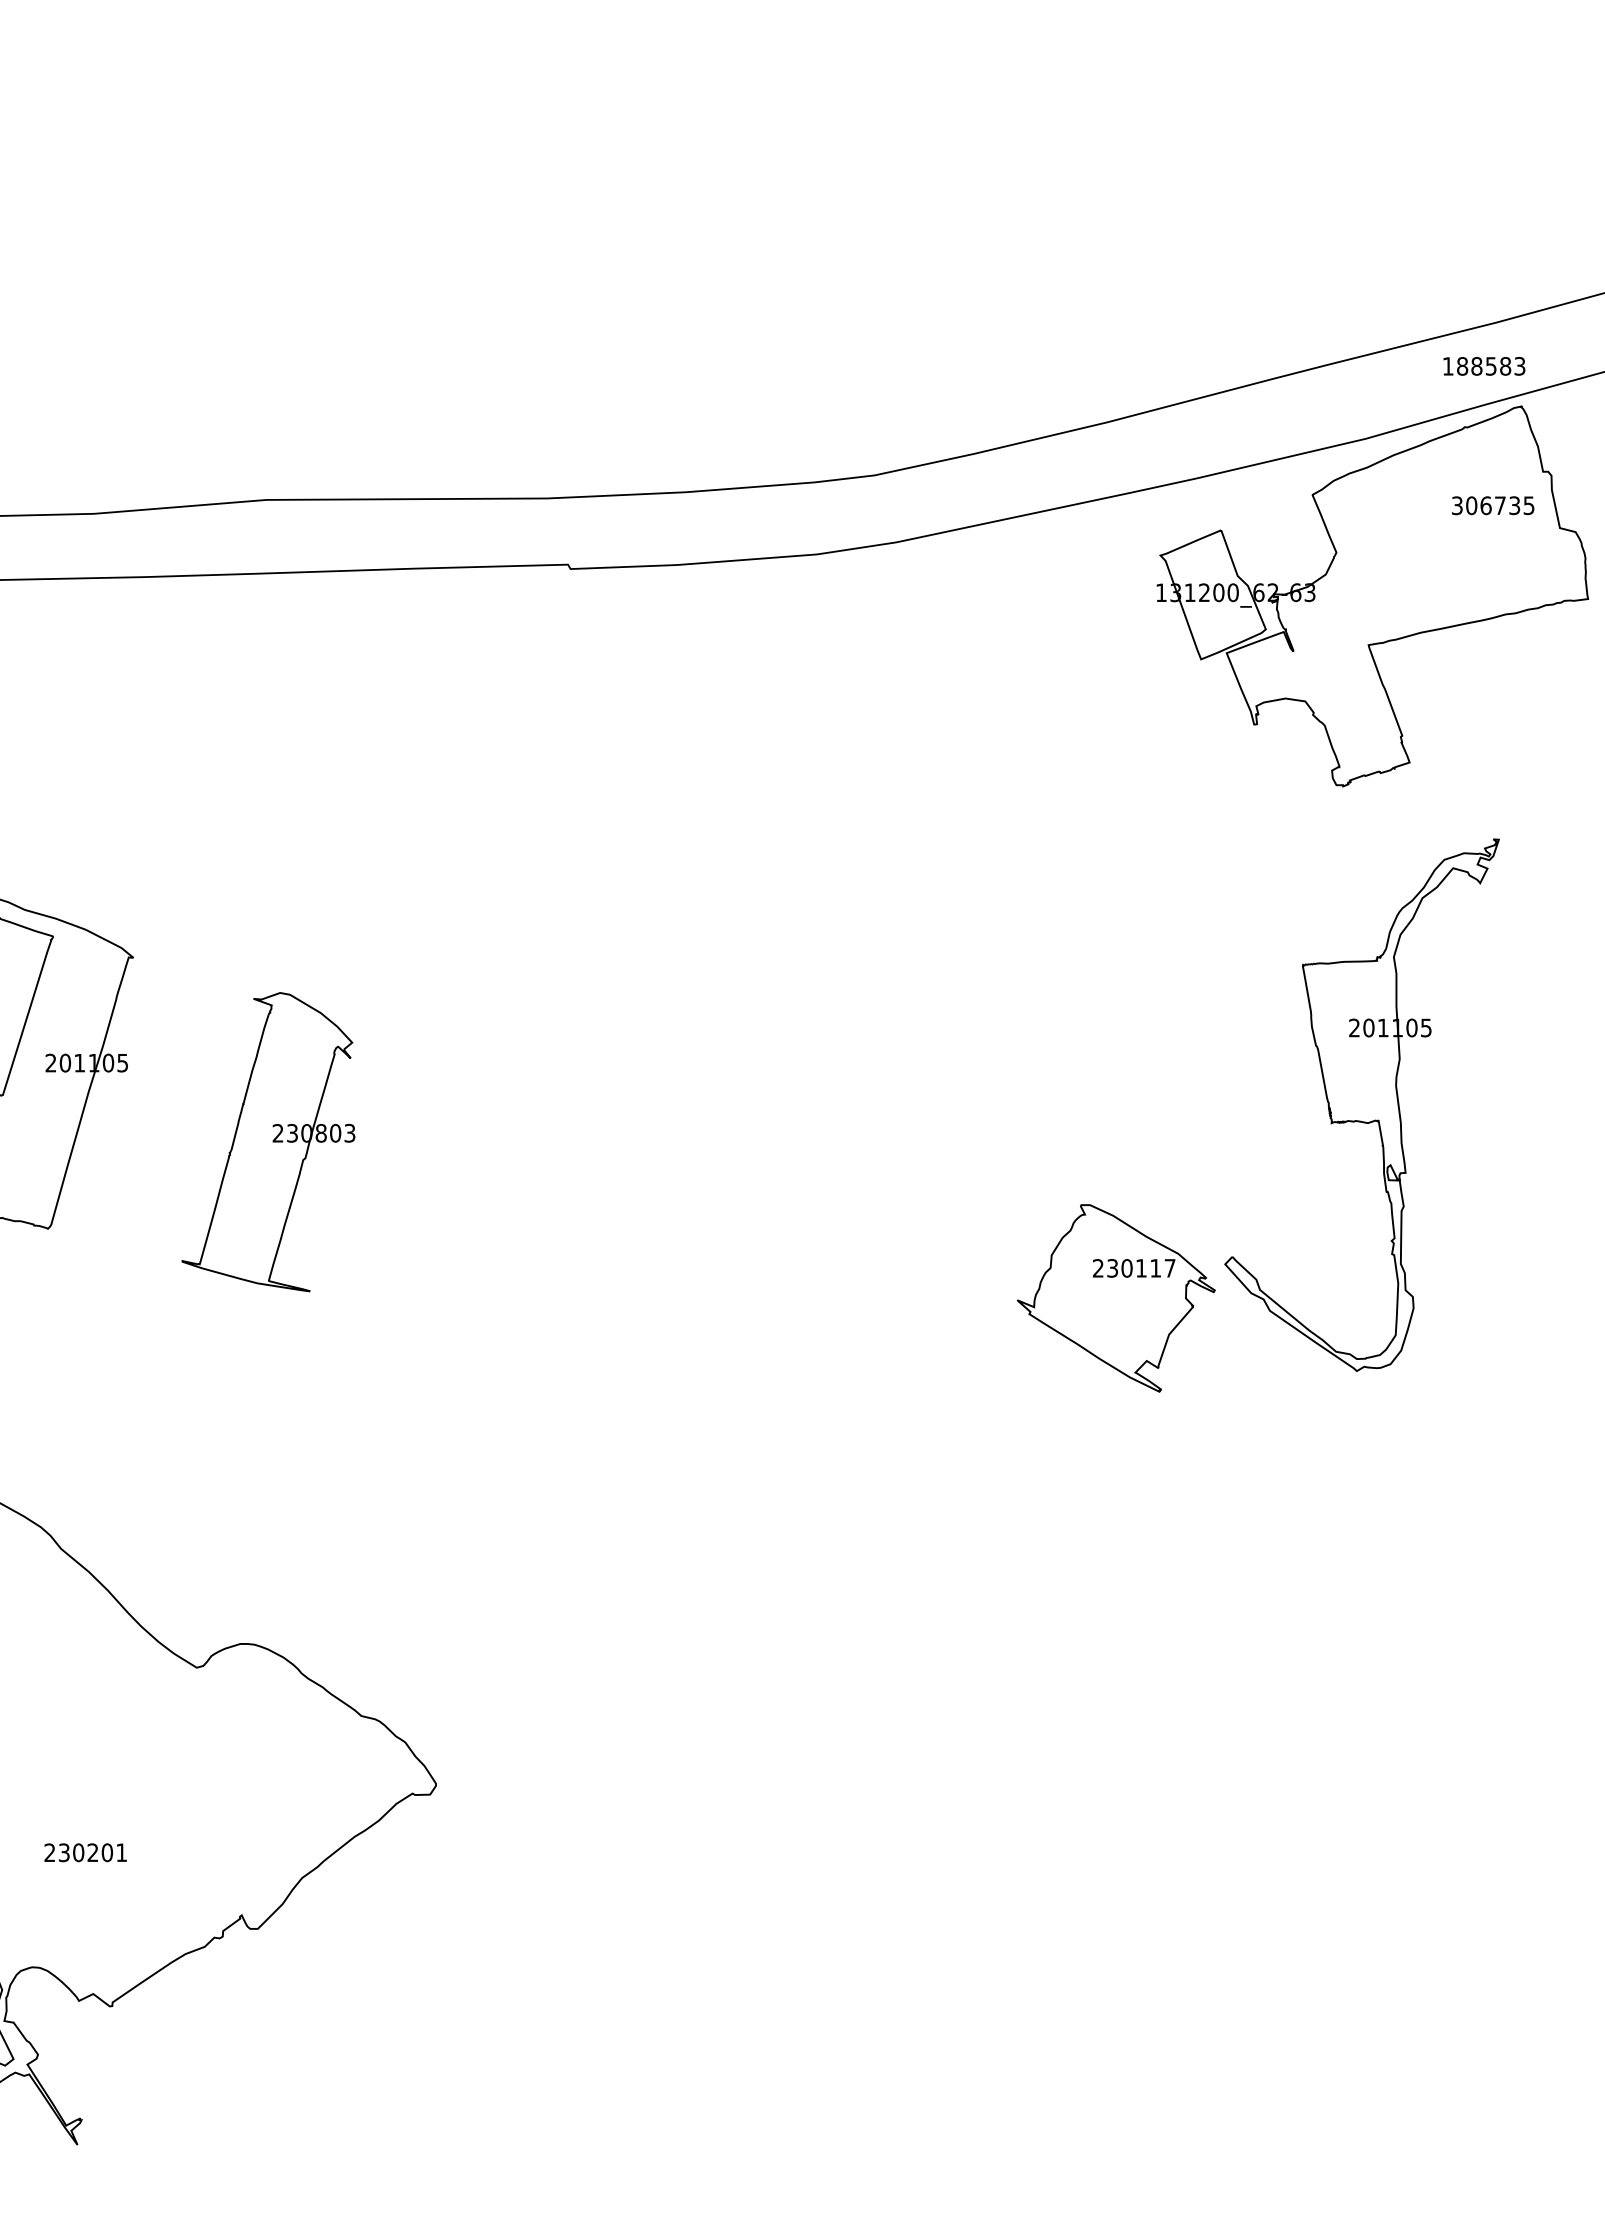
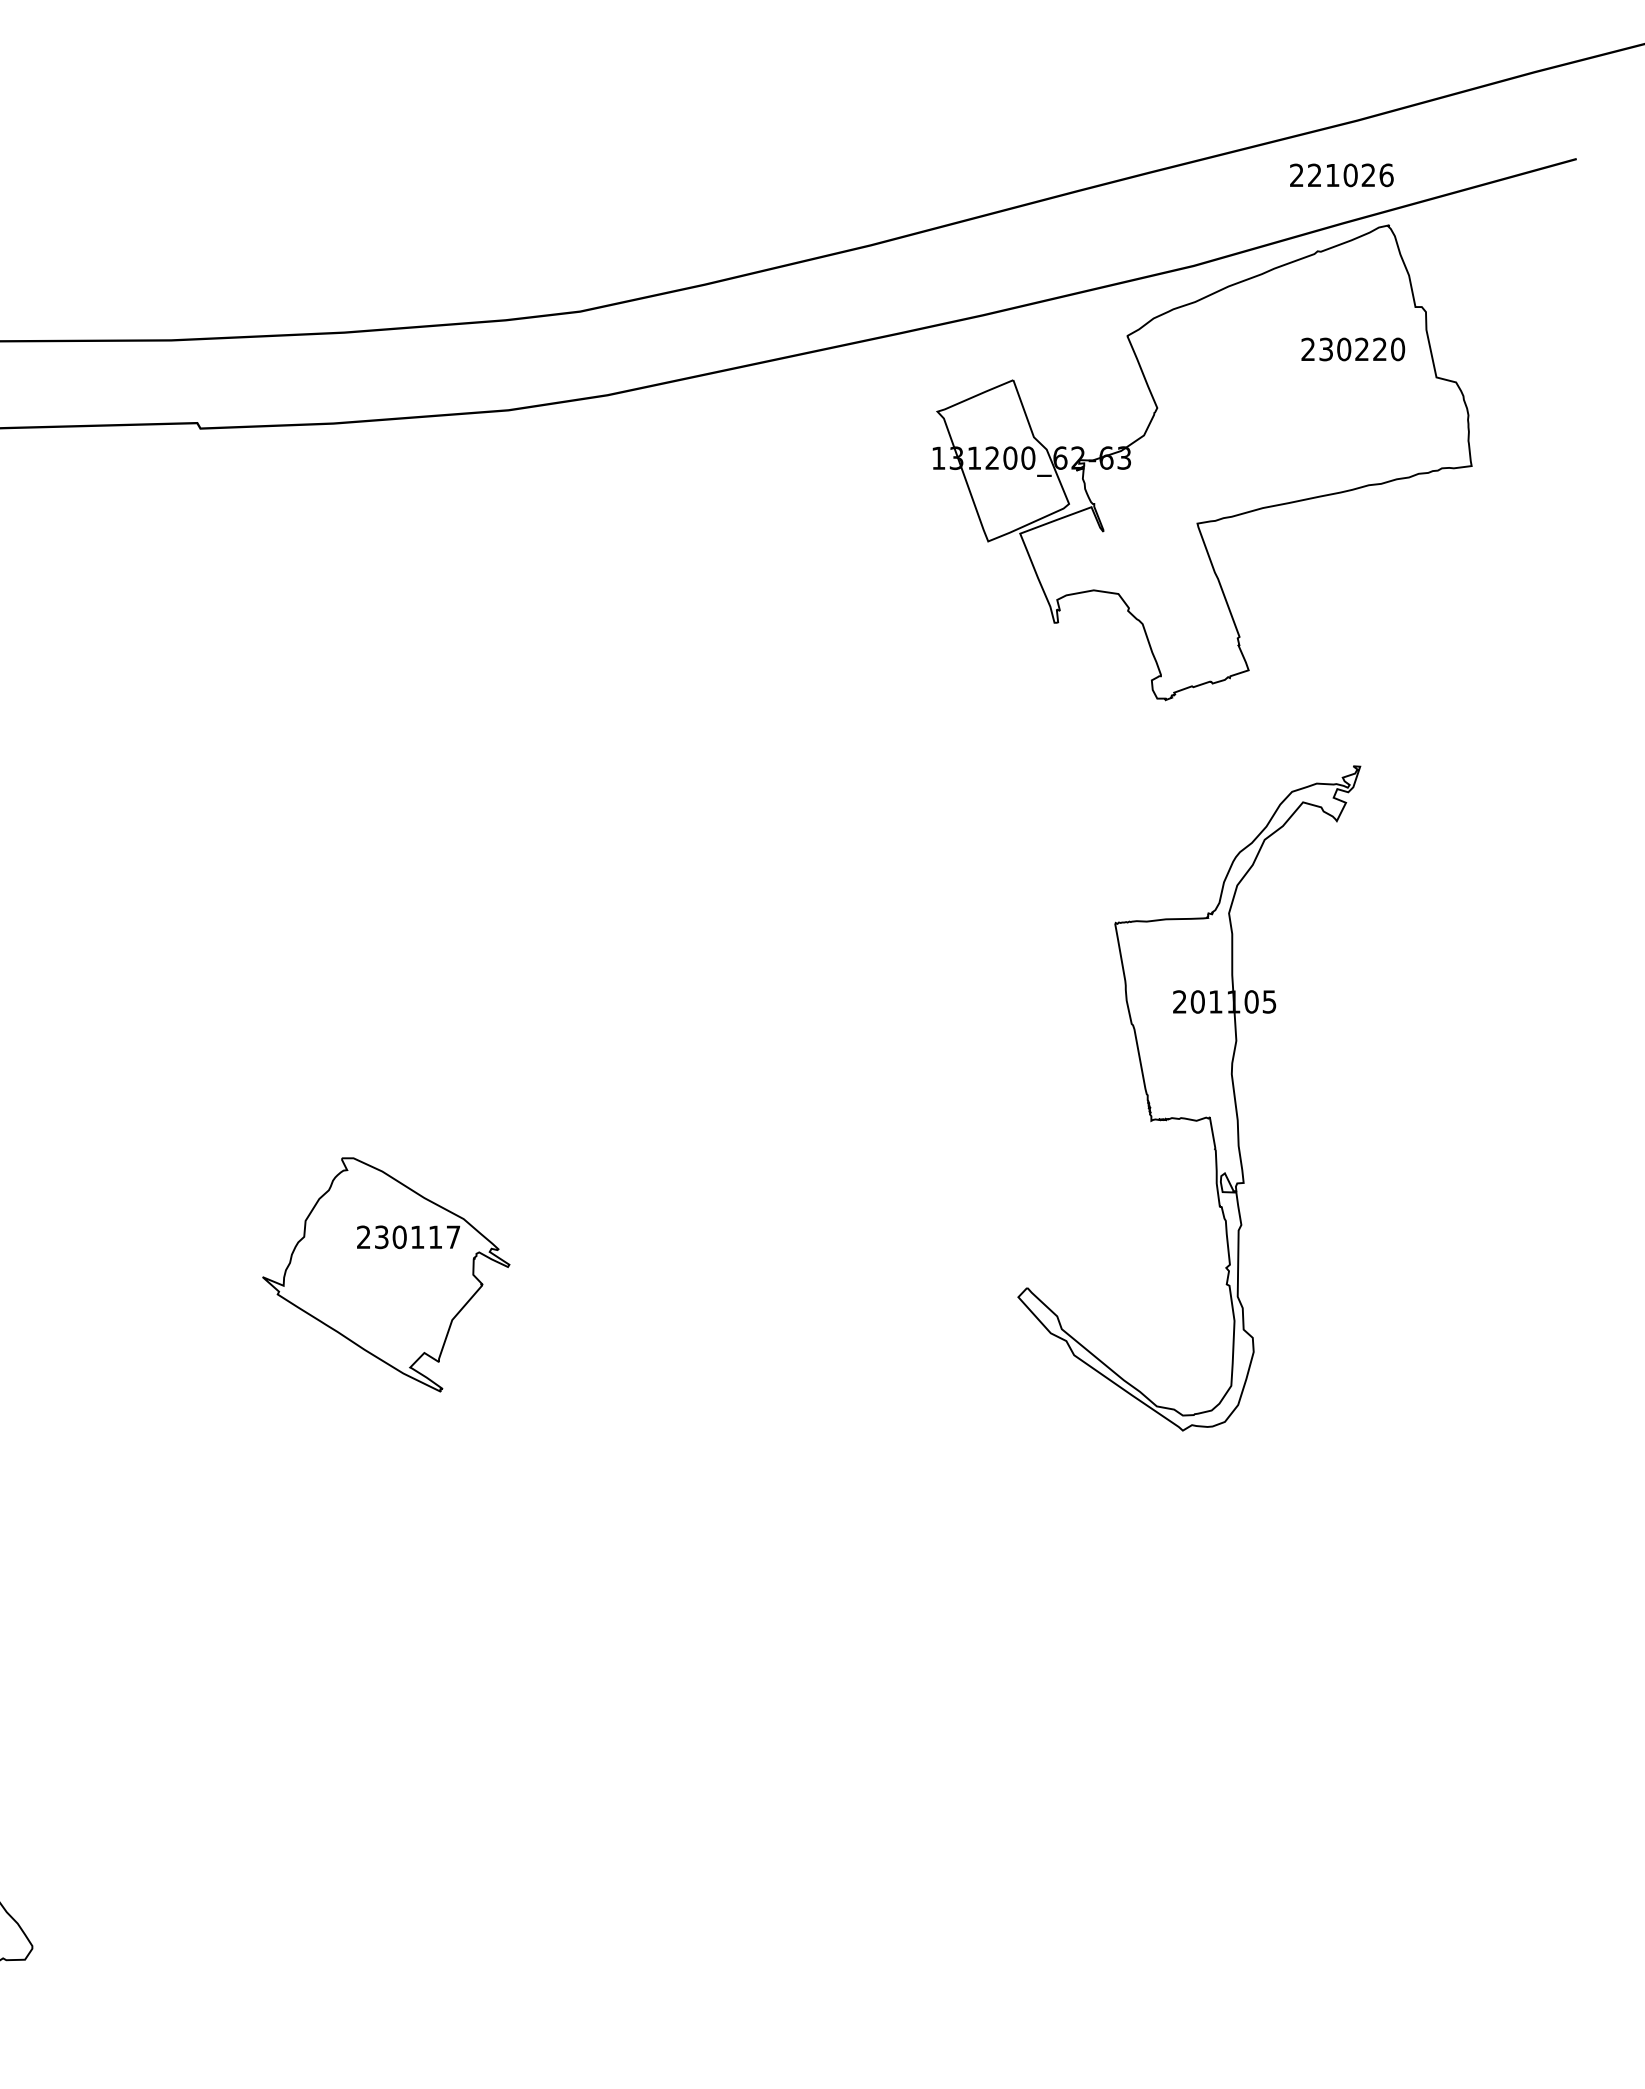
text: (1483, 365) -> (1340, 174), 188583 -> 221026
text: (1493, 505) -> (1353, 349), 306735 -> 230220
part: (1116, 1298) -> (386, 1274), moved

